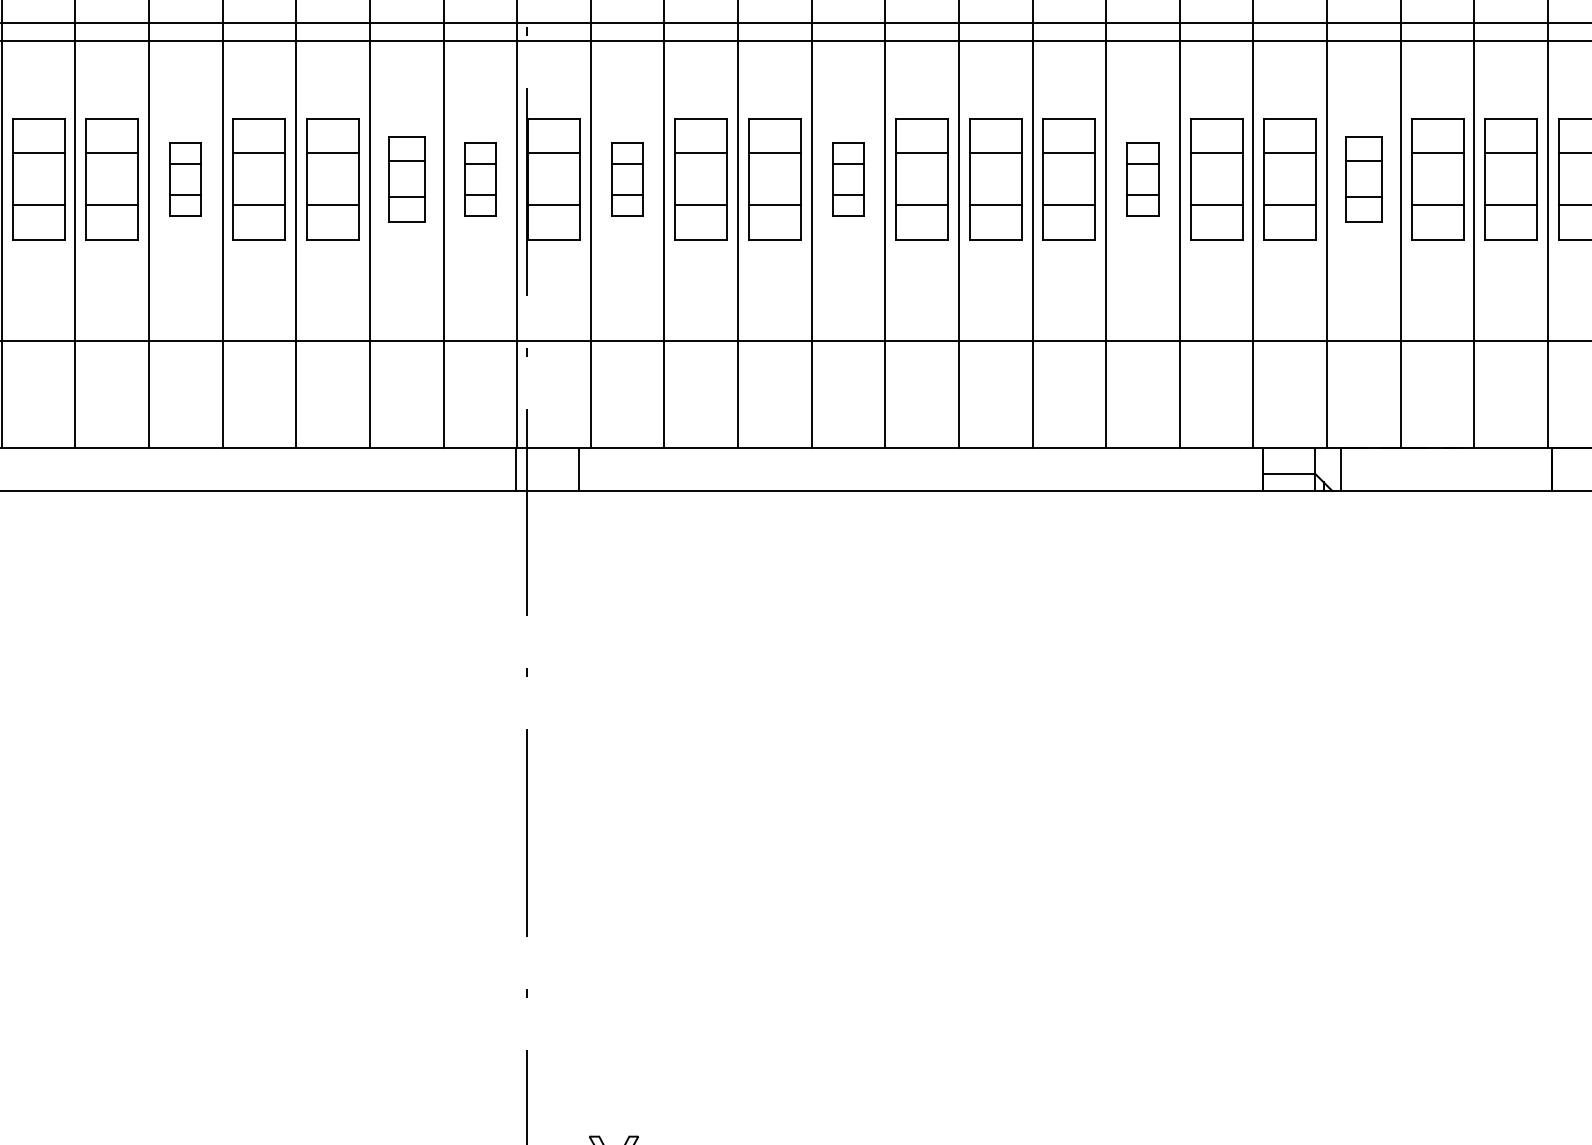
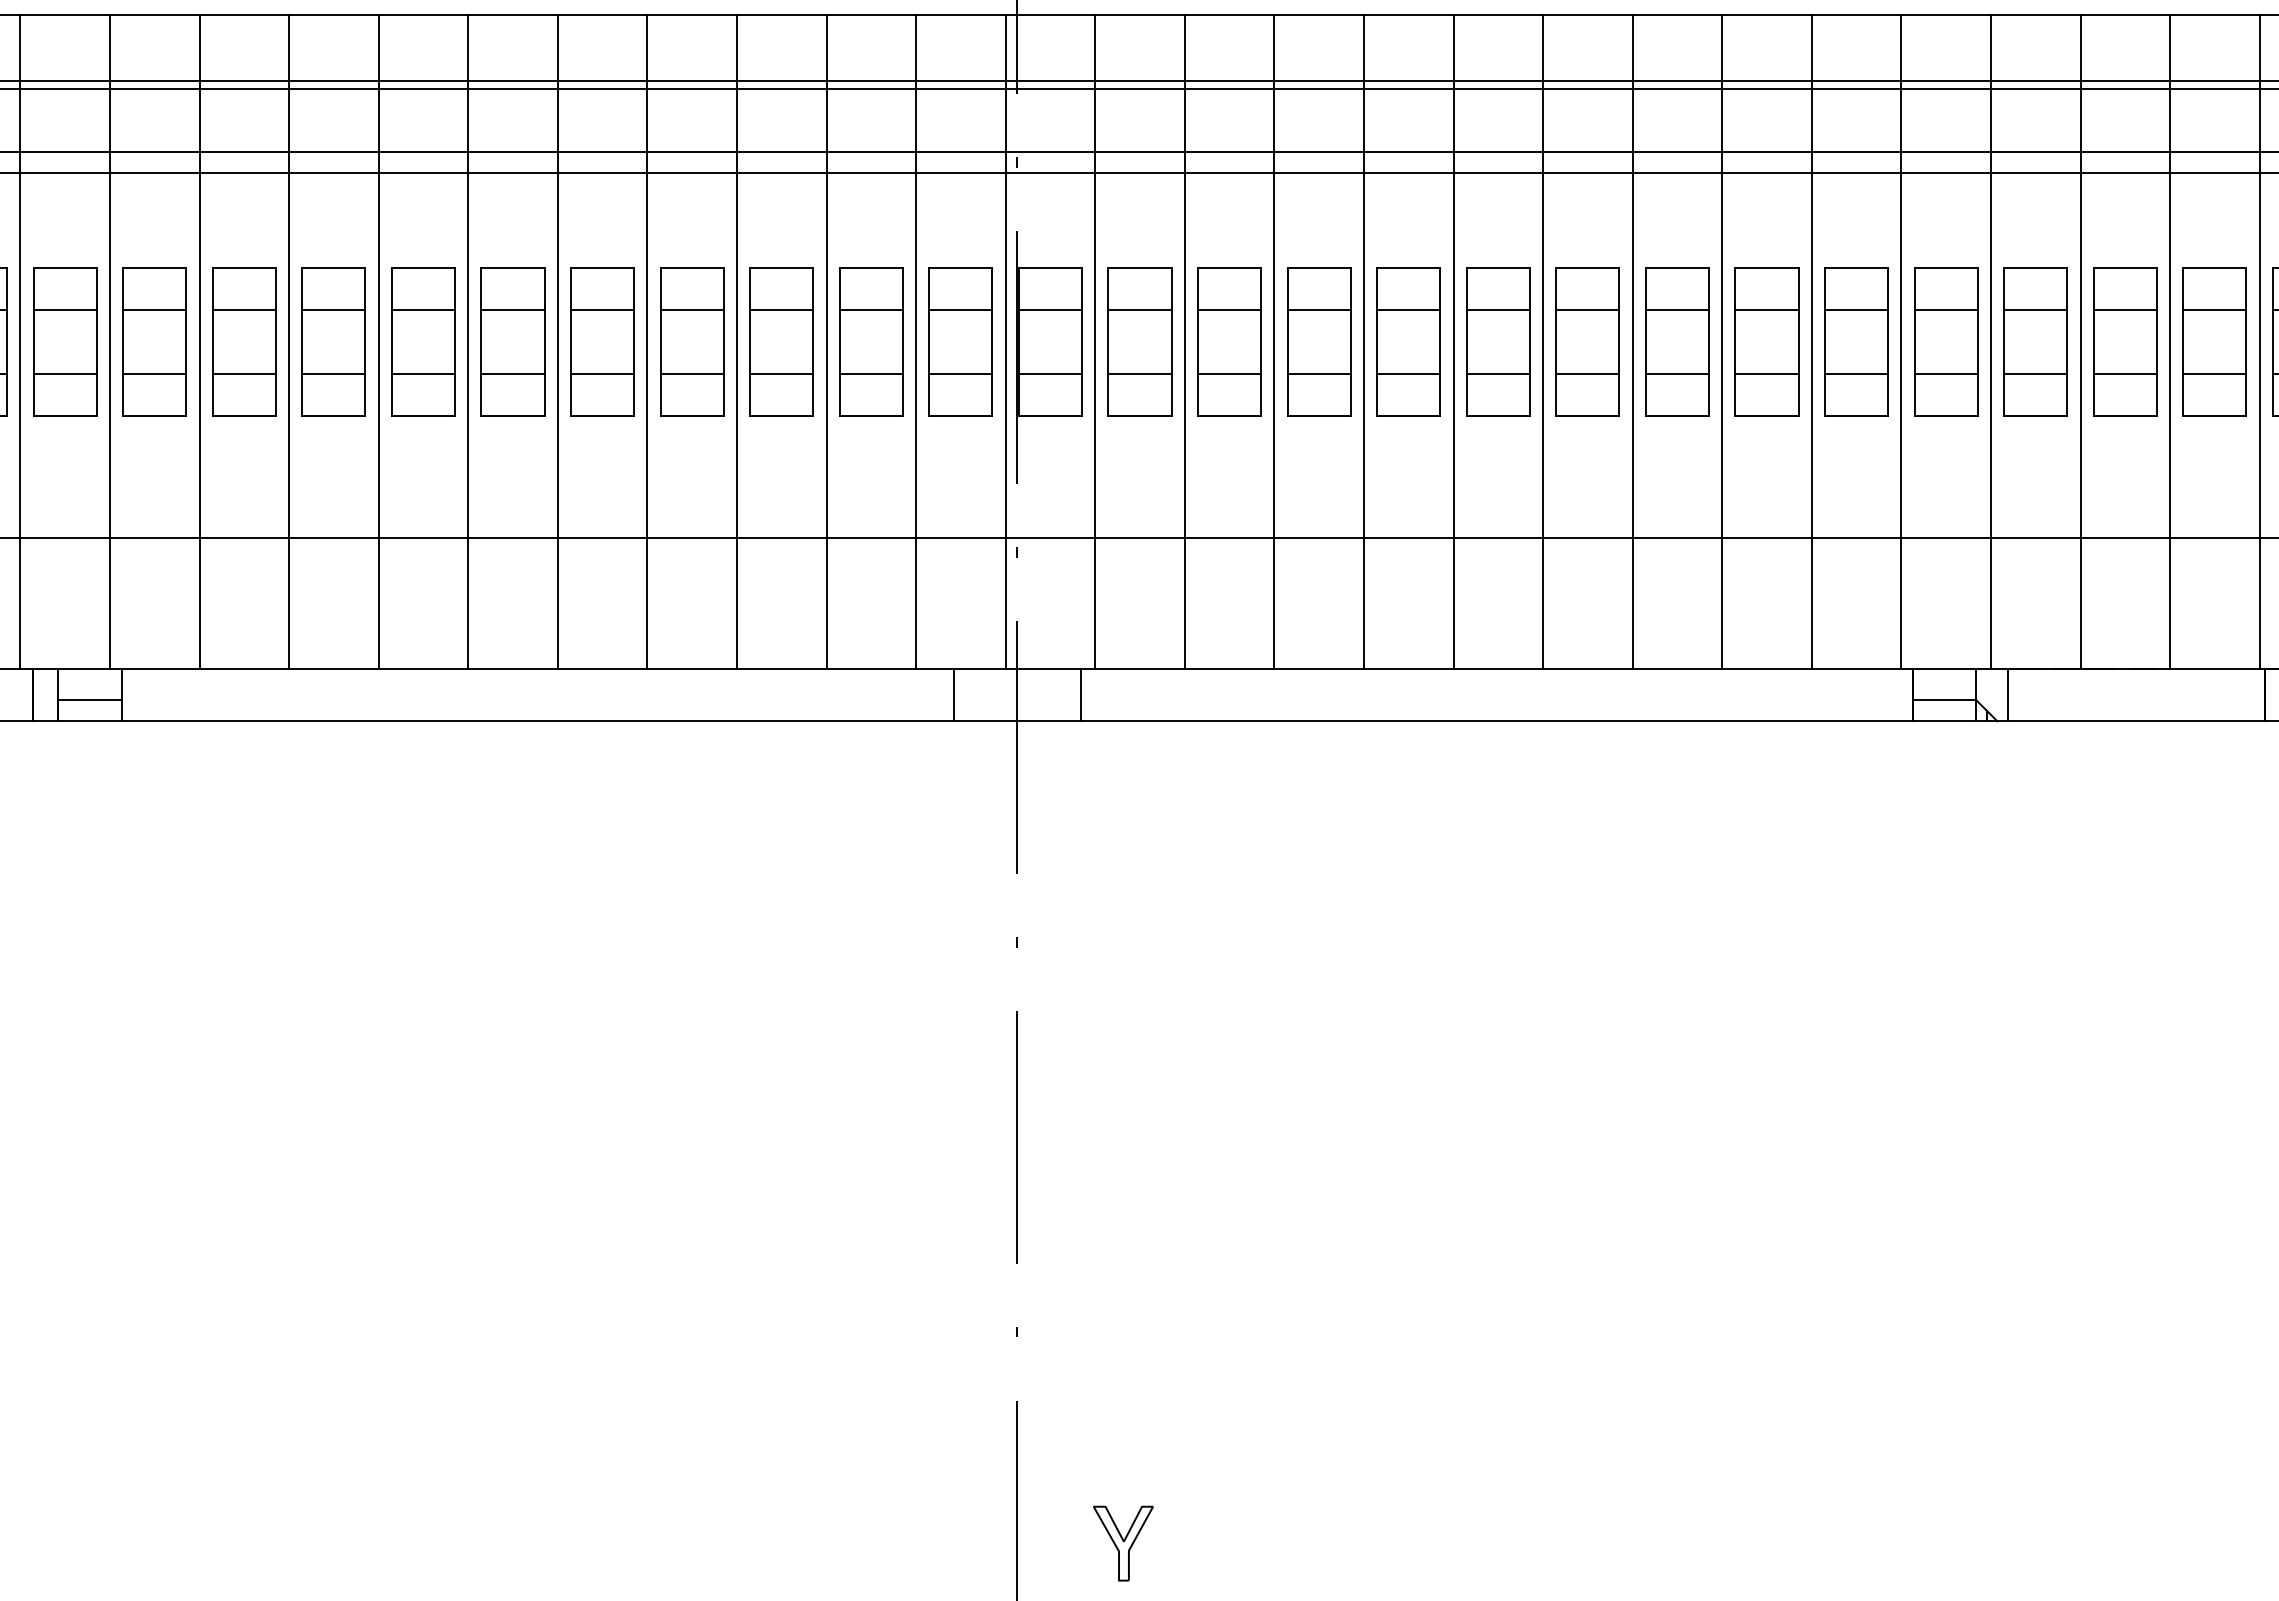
part: (185, 178) -> (602, 341), size x1.67
part: (406, 178) -> (871, 341), size x1.43
part: (480, 178) -> (960, 341), size x1.67
part: (627, 178) -> (1139, 341), size x1.67
part: (848, 178) -> (1408, 341), size x1.67
part: (1142, 178) -> (1766, 341), size x1.67
part: (1363, 178) -> (2035, 341), size x1.43
line: (516, 468) -> (954, 694), moved

